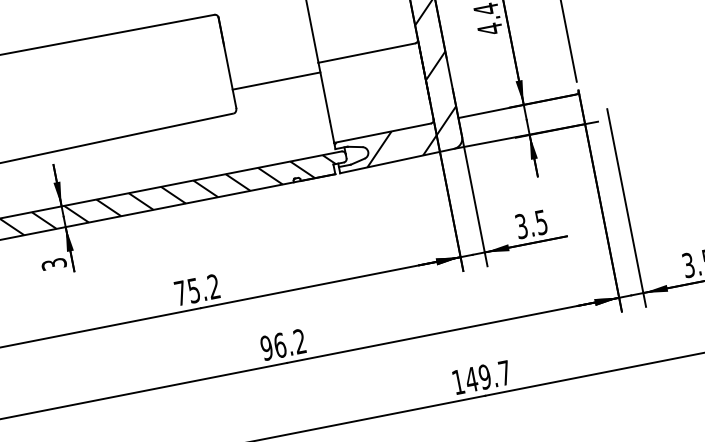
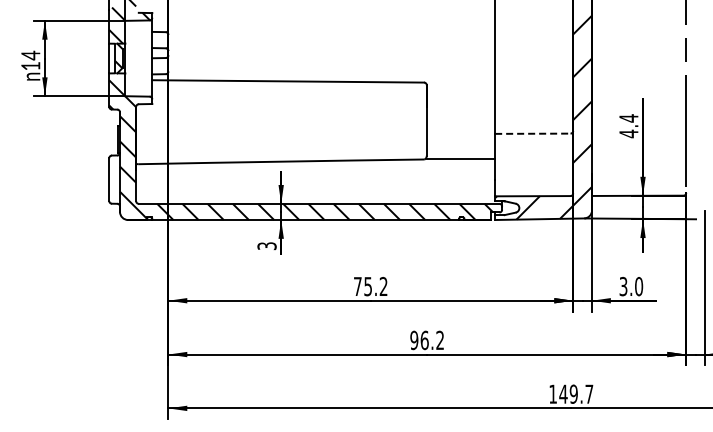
line: (366, 52) -> (532, 133), solid -> dashed
line: (275, 81) -> (460, 159), moved
text: (542, 222) -> (639, 286), 3.5 -> 3.0

